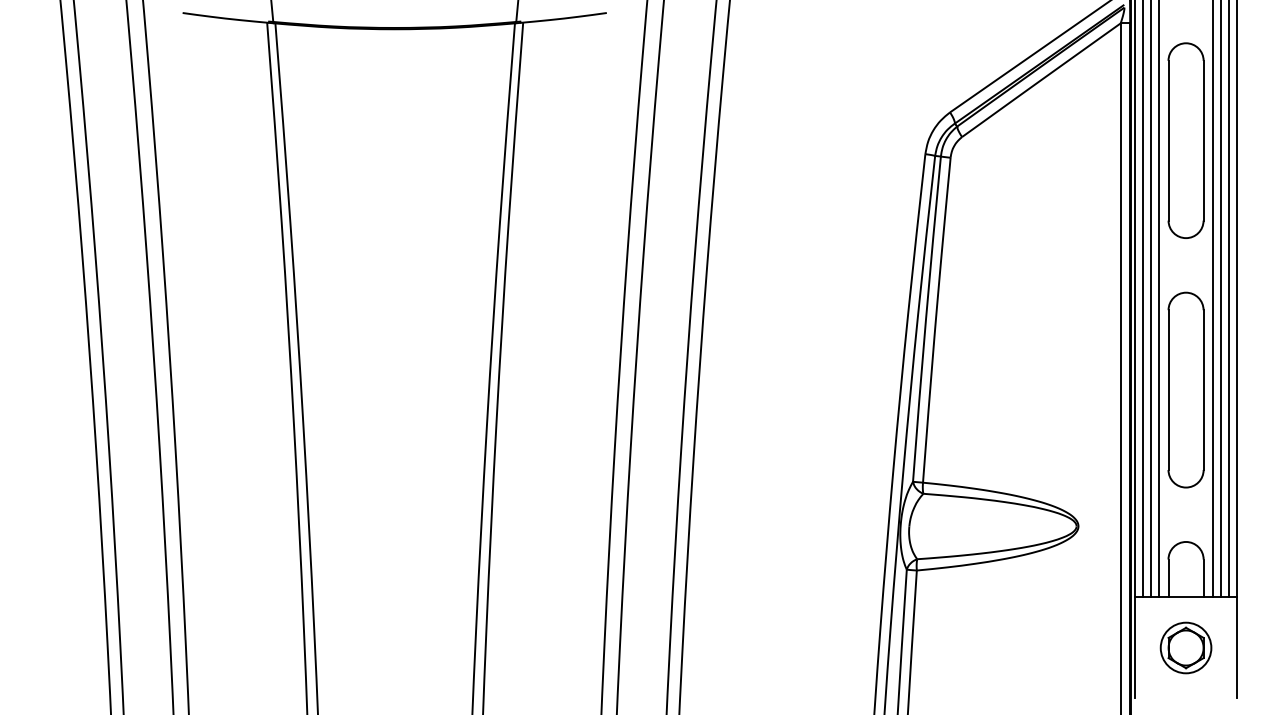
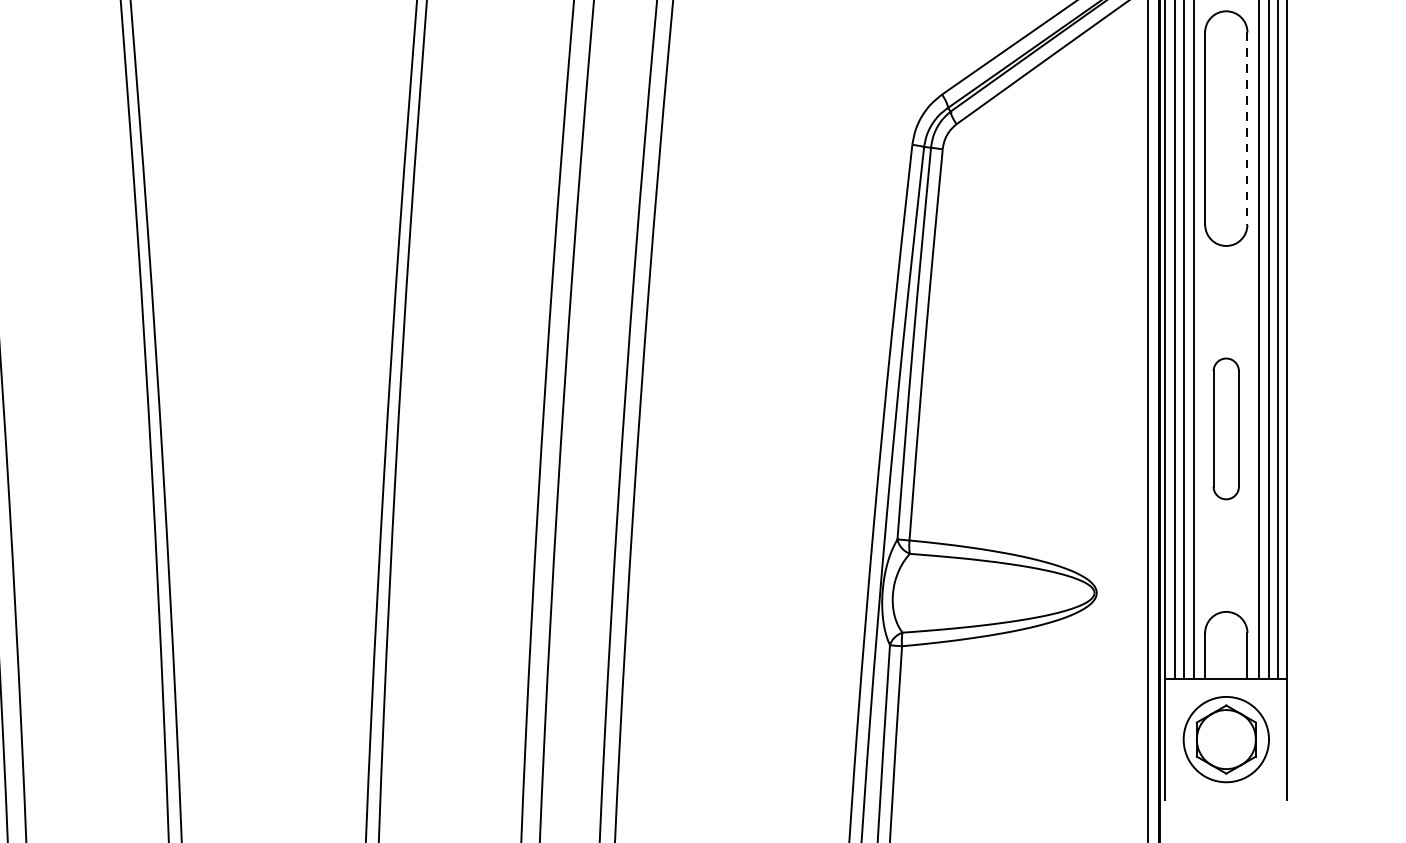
line: (1203, 140) -> (1247, 128), solid -> dashed
part: (1185, 389) -> (1225, 428), size x0.6
part: (1185, 647) -> (1225, 738), size x1.4

